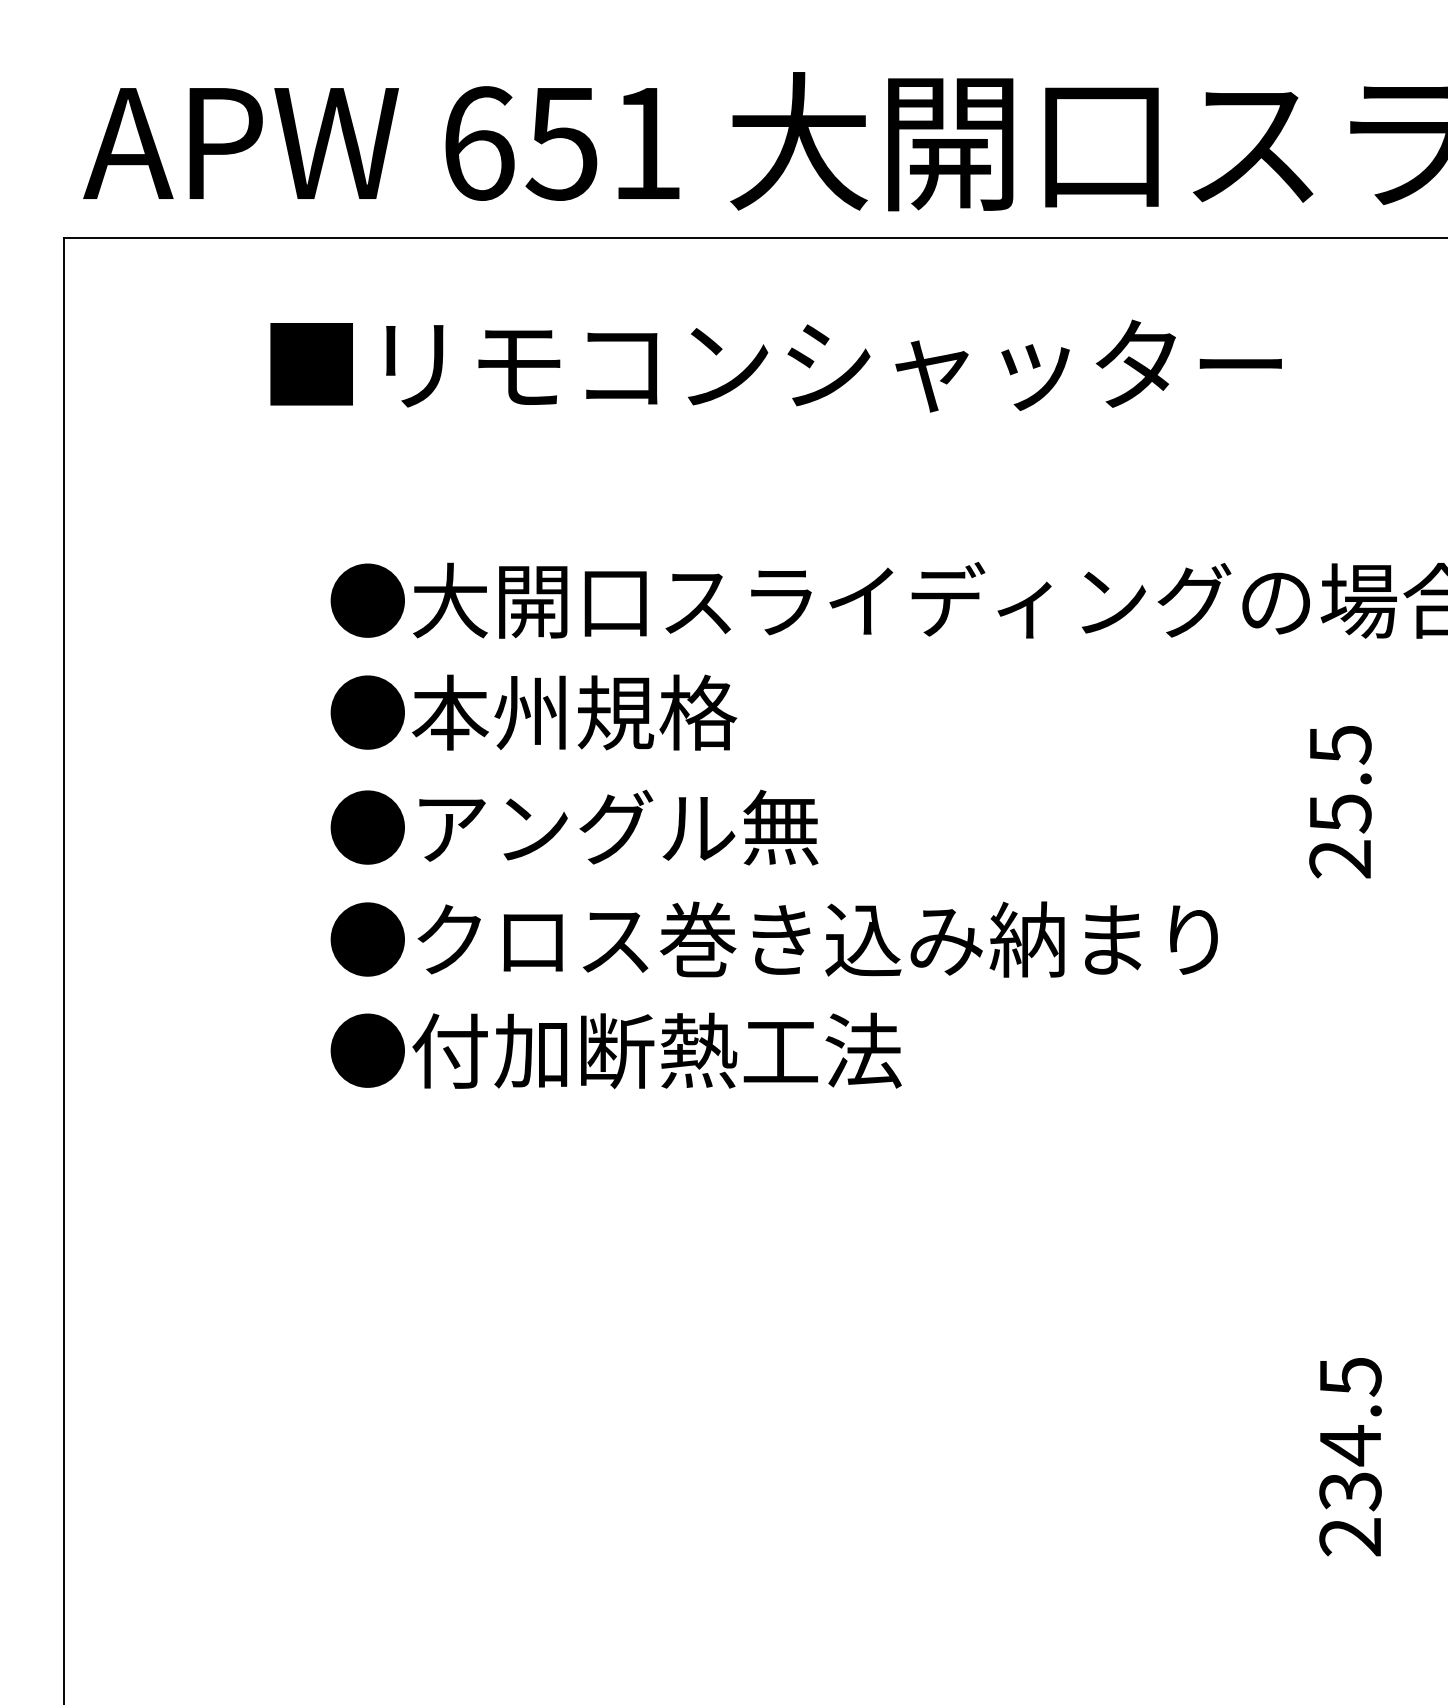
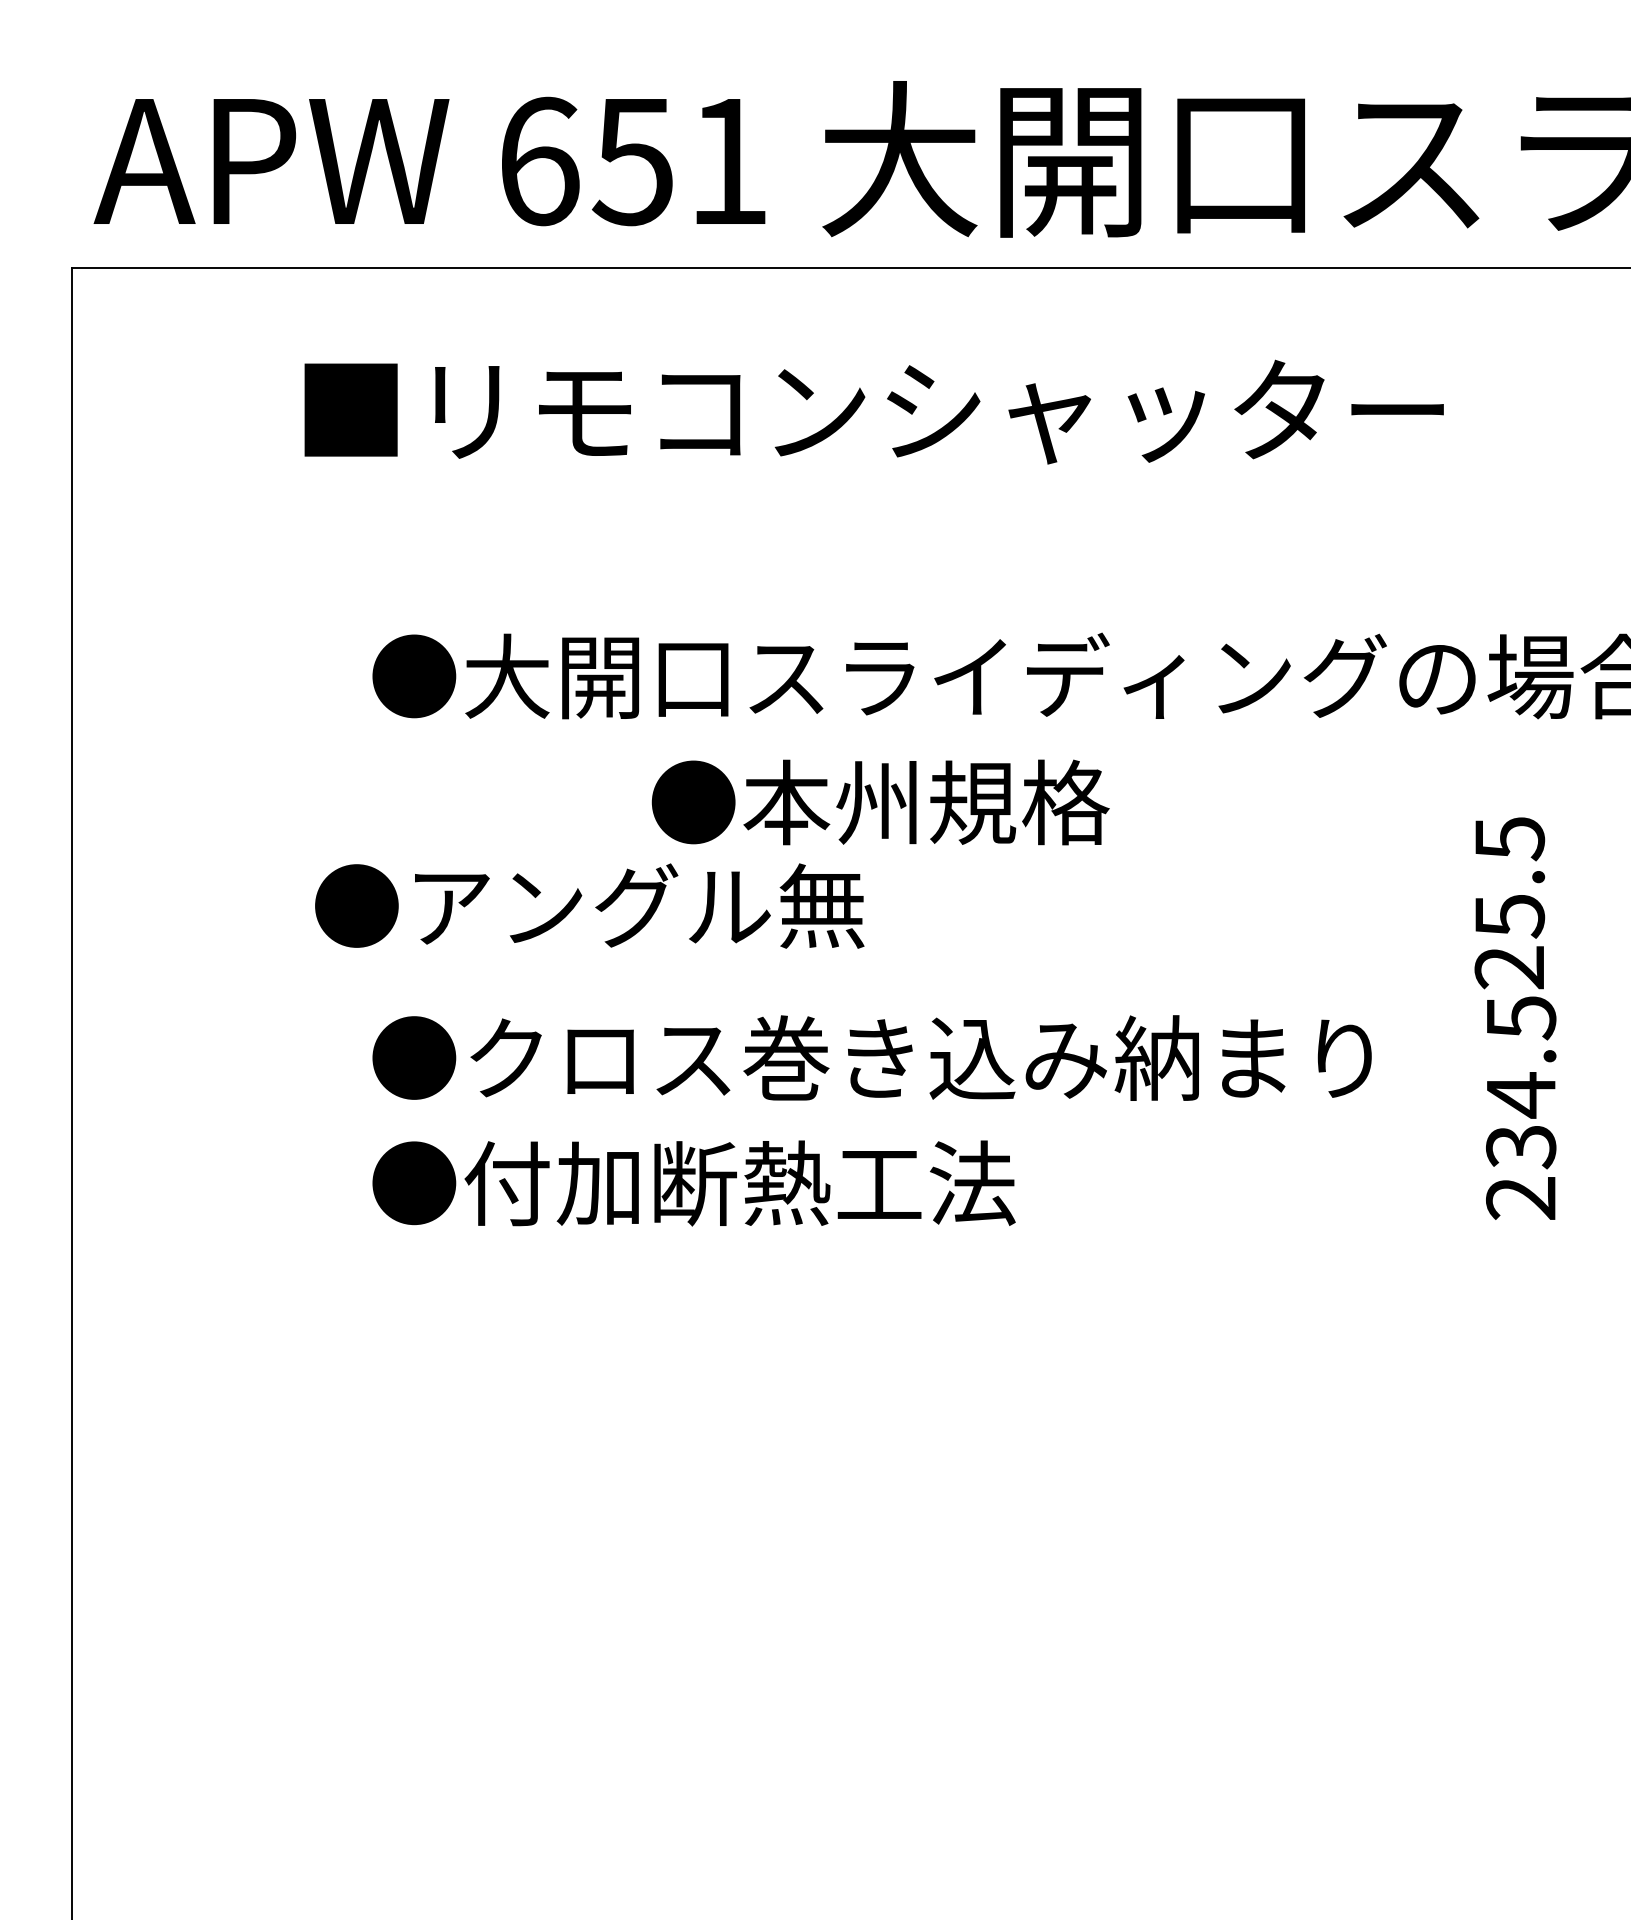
text: (533, 712) -> (880, 802), moved
text: (574, 827) -> (589, 905), moved
text: (1350, 1457) -> (1521, 1108), moved

